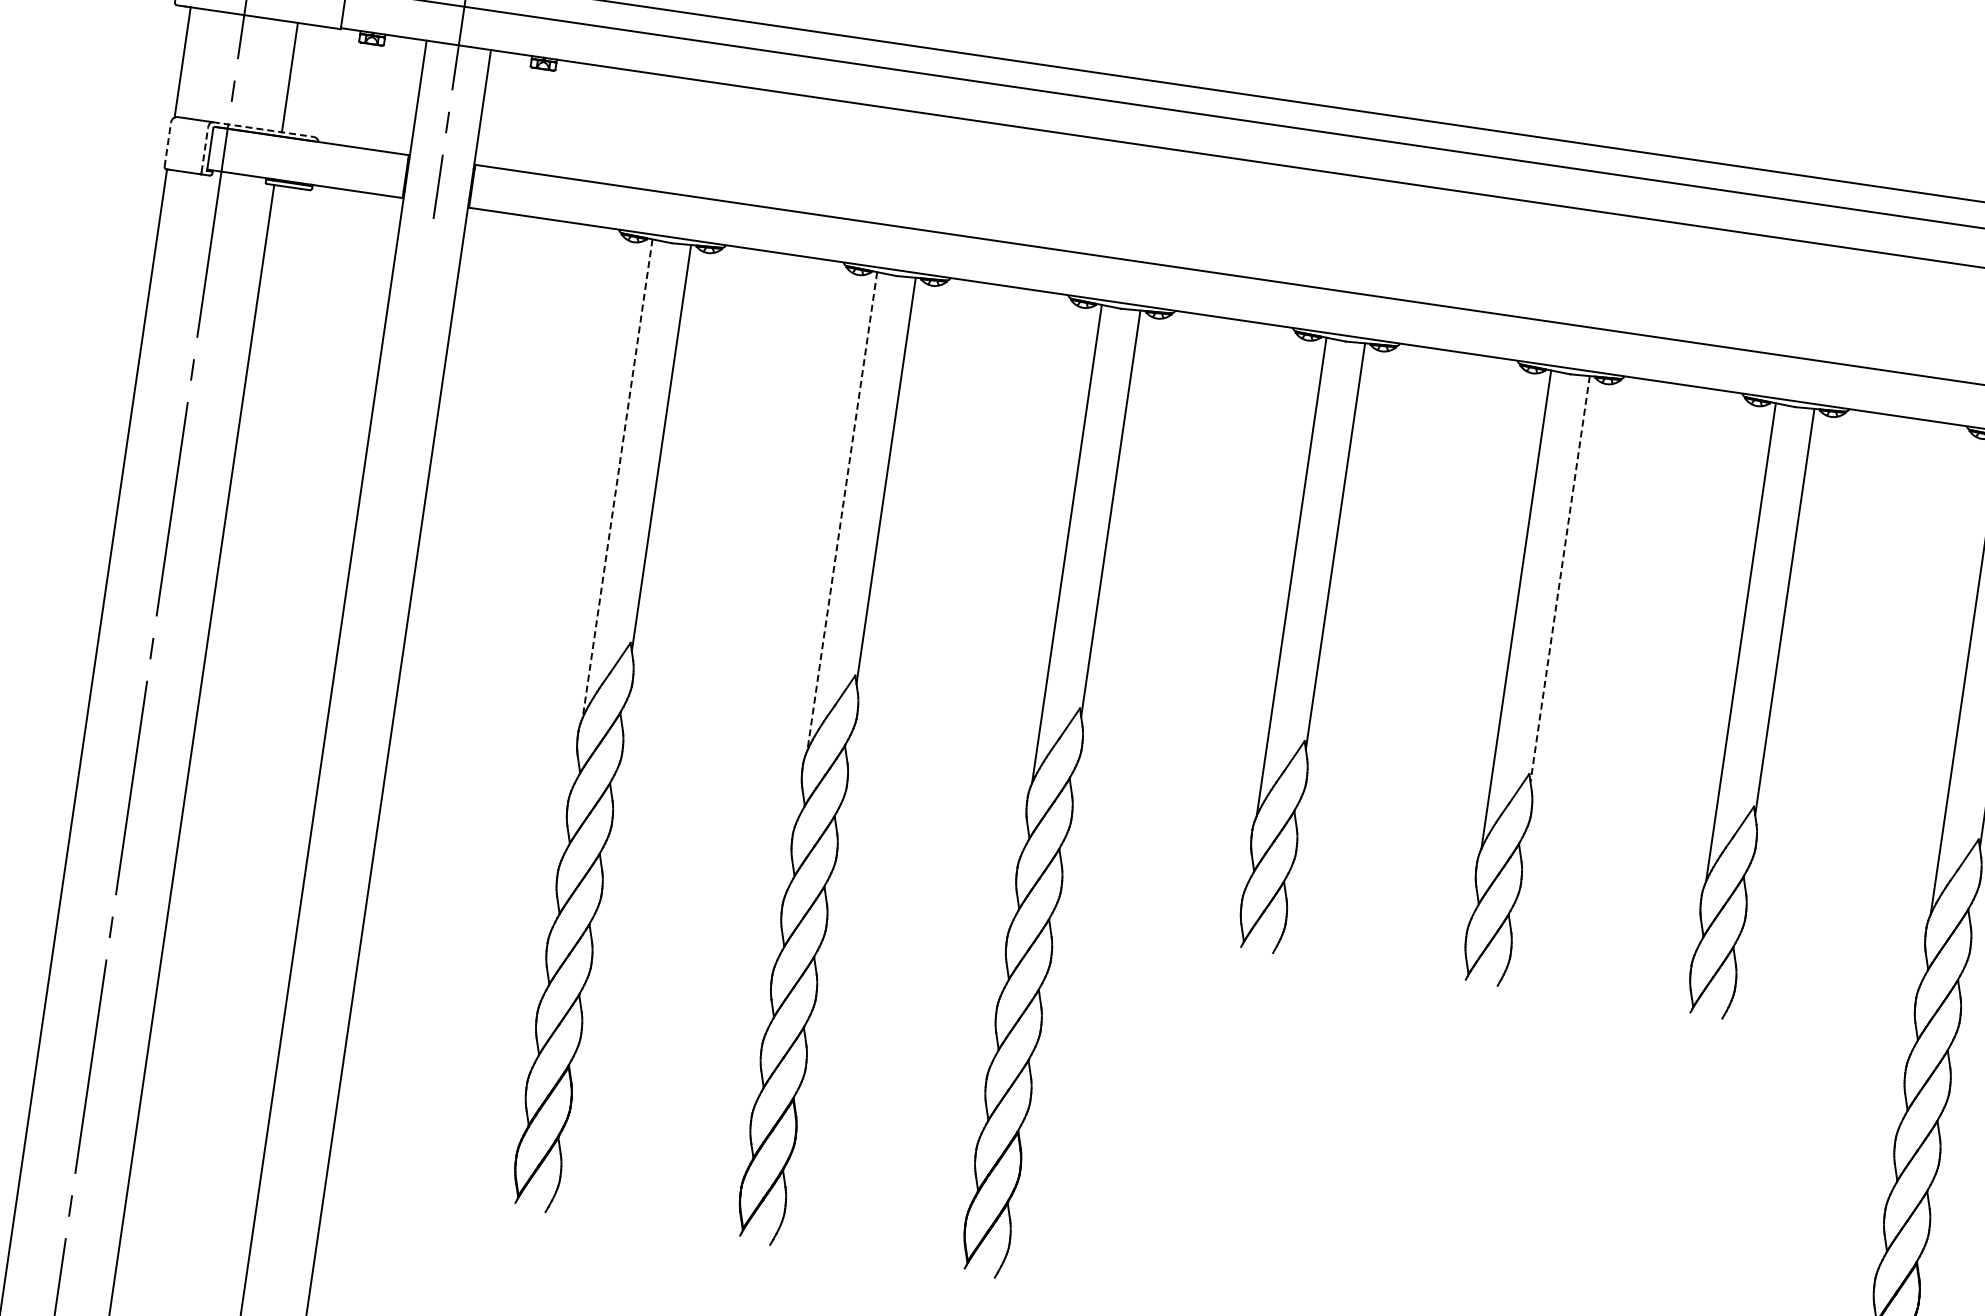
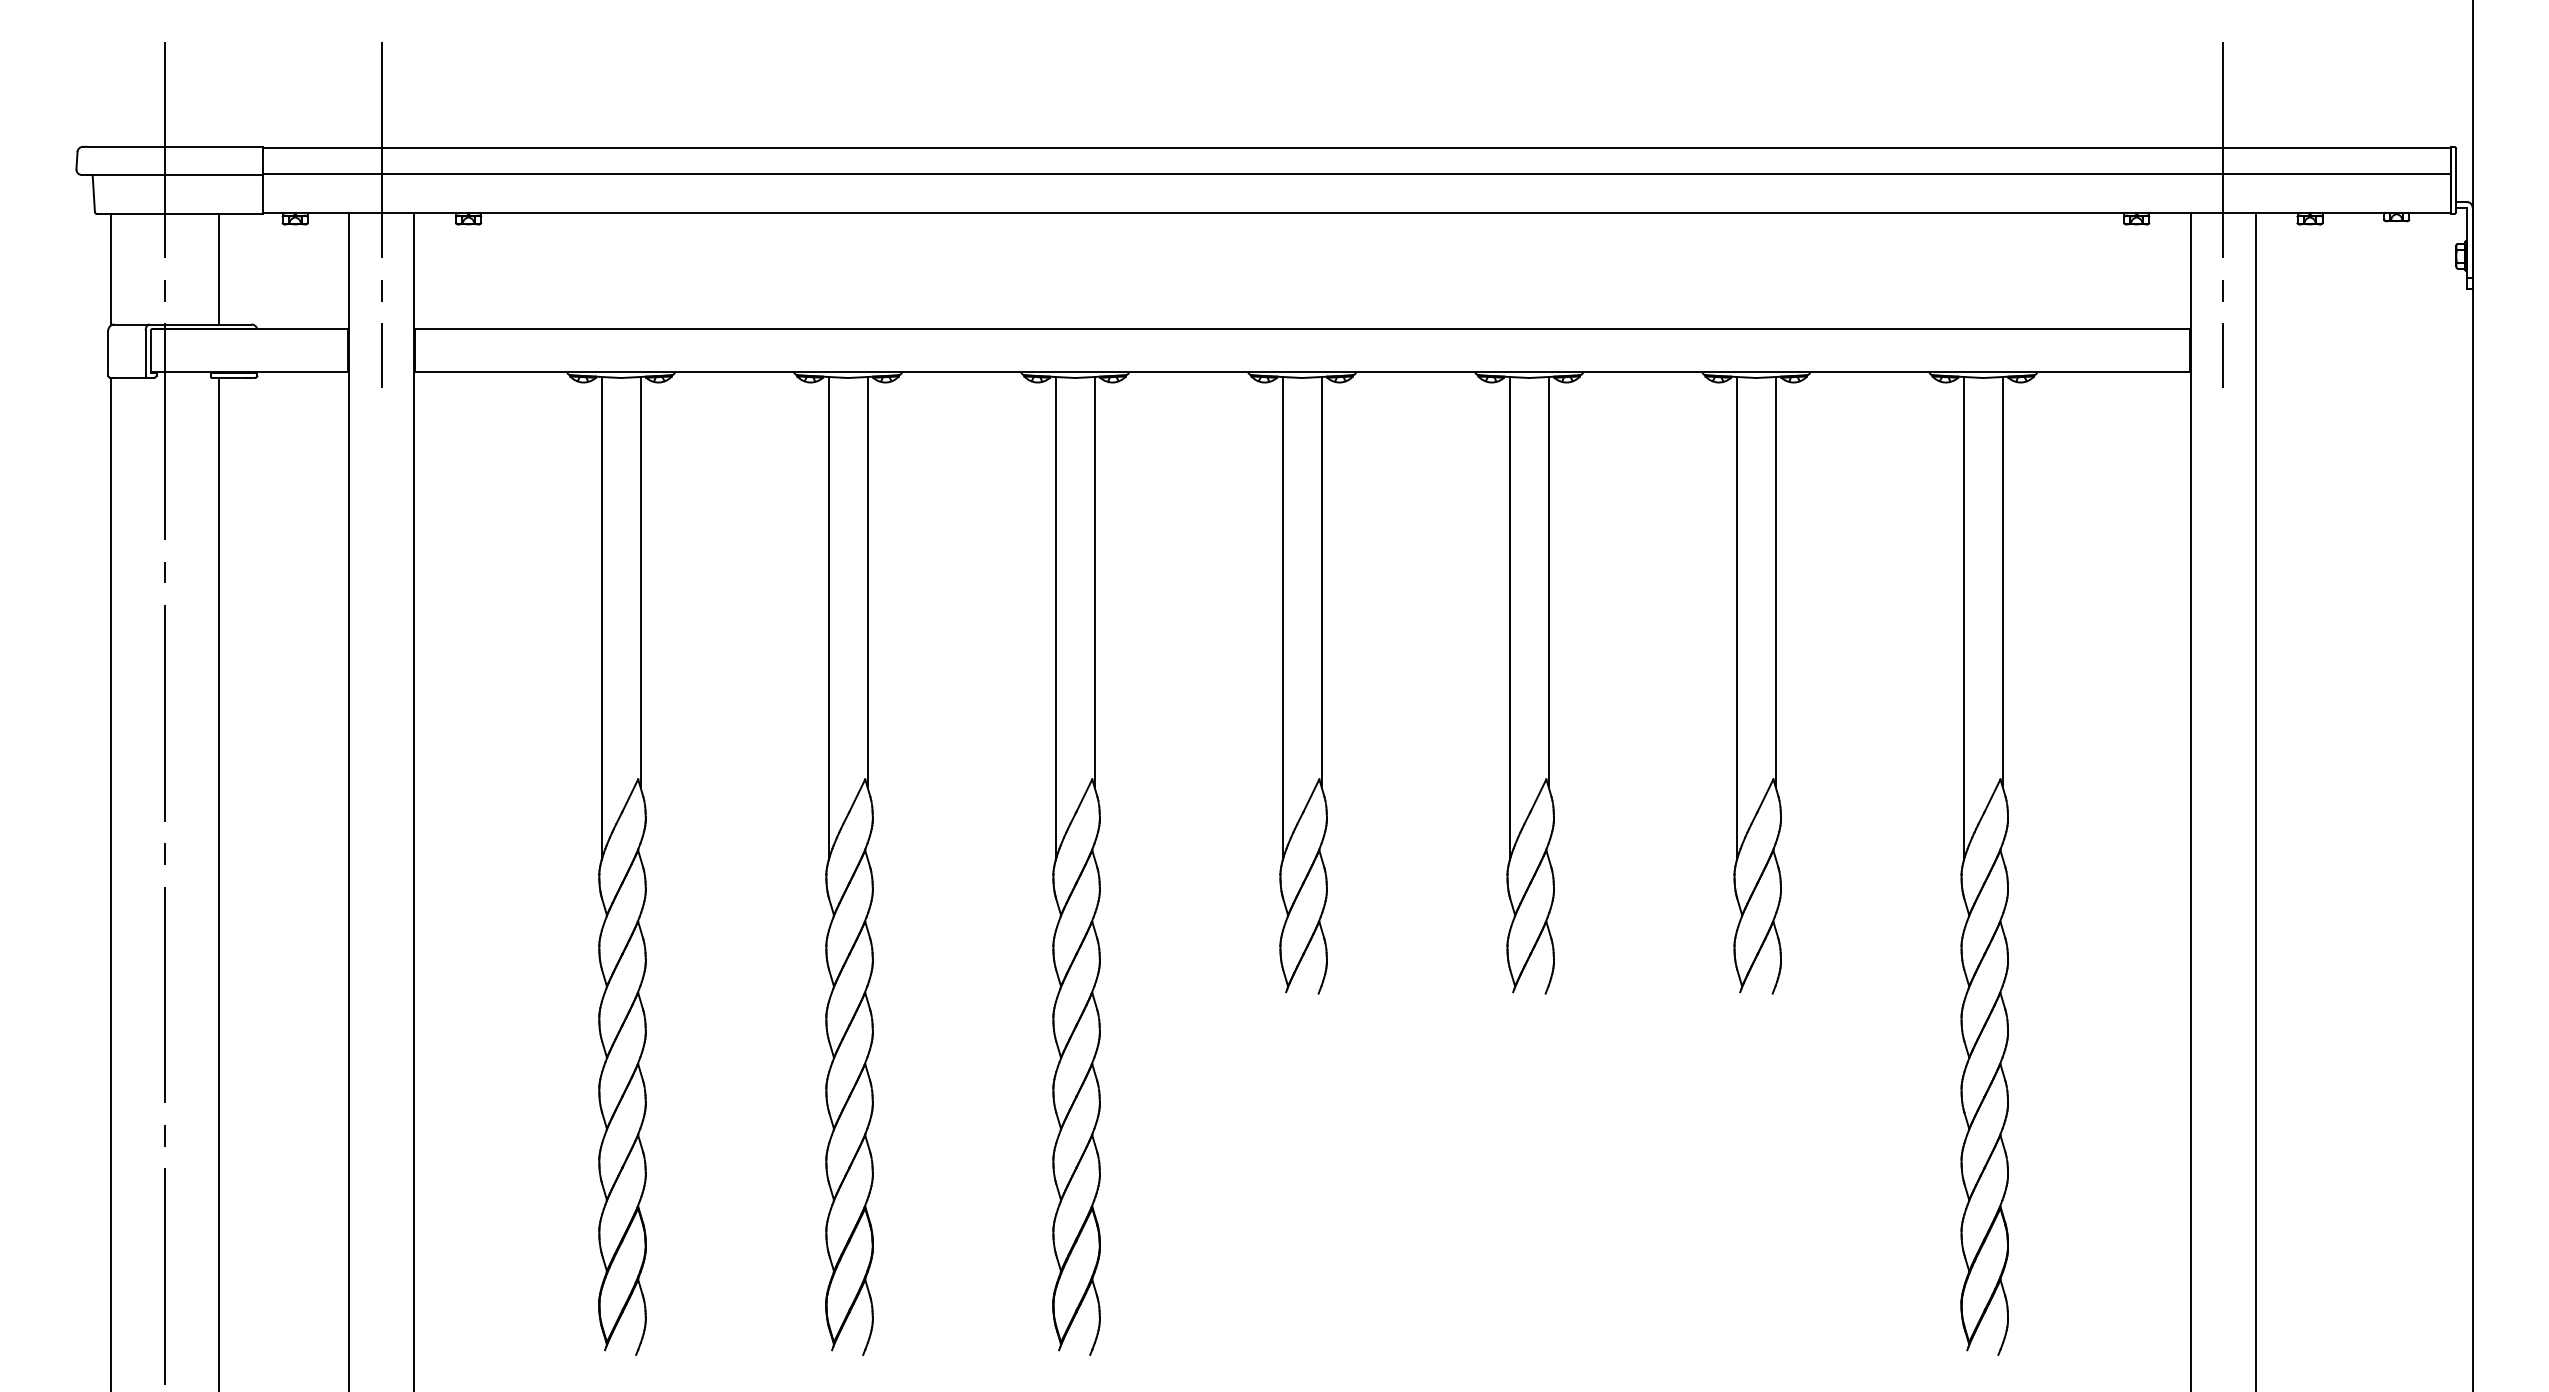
line: (263, 129) -> (200, 324), dashed -> solid
line: (168, 144) -> (108, 353), dashed -> solid
line: (204, 150) -> (145, 353), dashed -> solid
line: (617, 478) -> (601, 618), dashed -> solid
line: (842, 511) -> (828, 618), dashed -> solid
line: (1559, 579) -> (1548, 582), dashed -> solid

